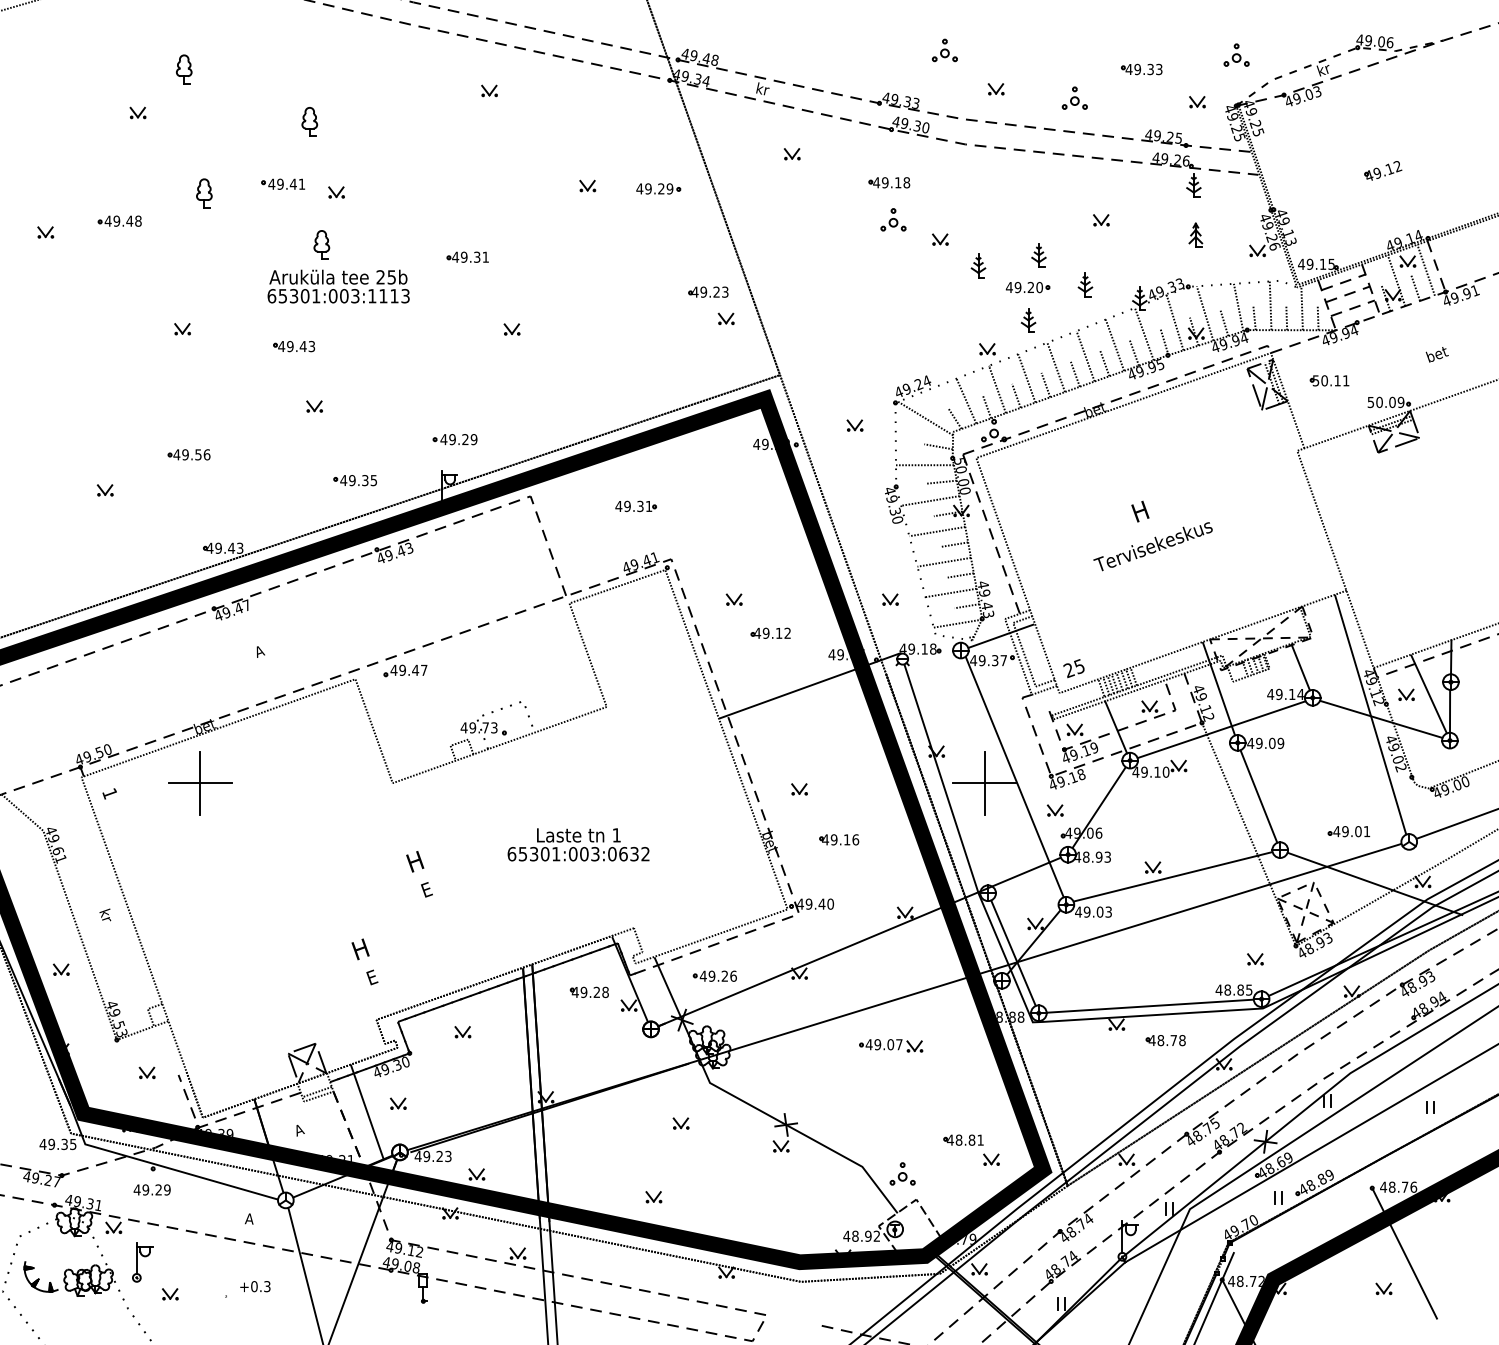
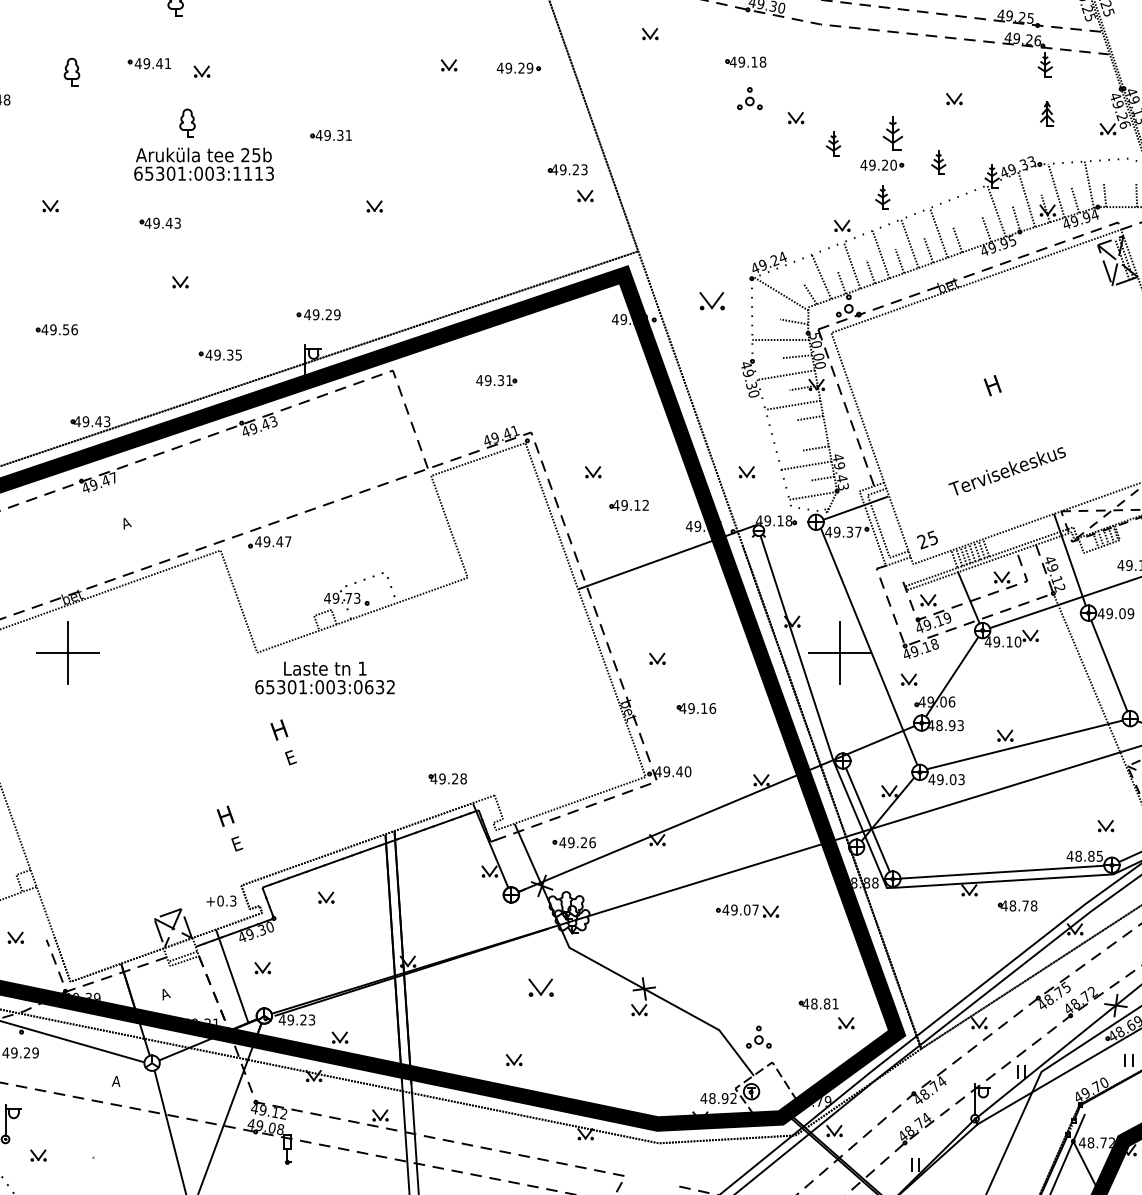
part: (1038, 255) -> (892, 133), size x1.4
line: (1270, 305) -> (1120, 182), removed
line: (1114, 344) -> (967, 221), removed
part: (854, 425) -> (711, 300), size x1.6
text: (1152, 546) -> (1006, 471), moved
line: (943, 561) -> (799, 434), removed
text: (578, 844) -> (324, 677), moved
part: (588, 992) -> (446, 779), moved
part: (680, 1123) -> (540, 987), size x1.6
text: (255, 1286) -> (221, 900), moved

